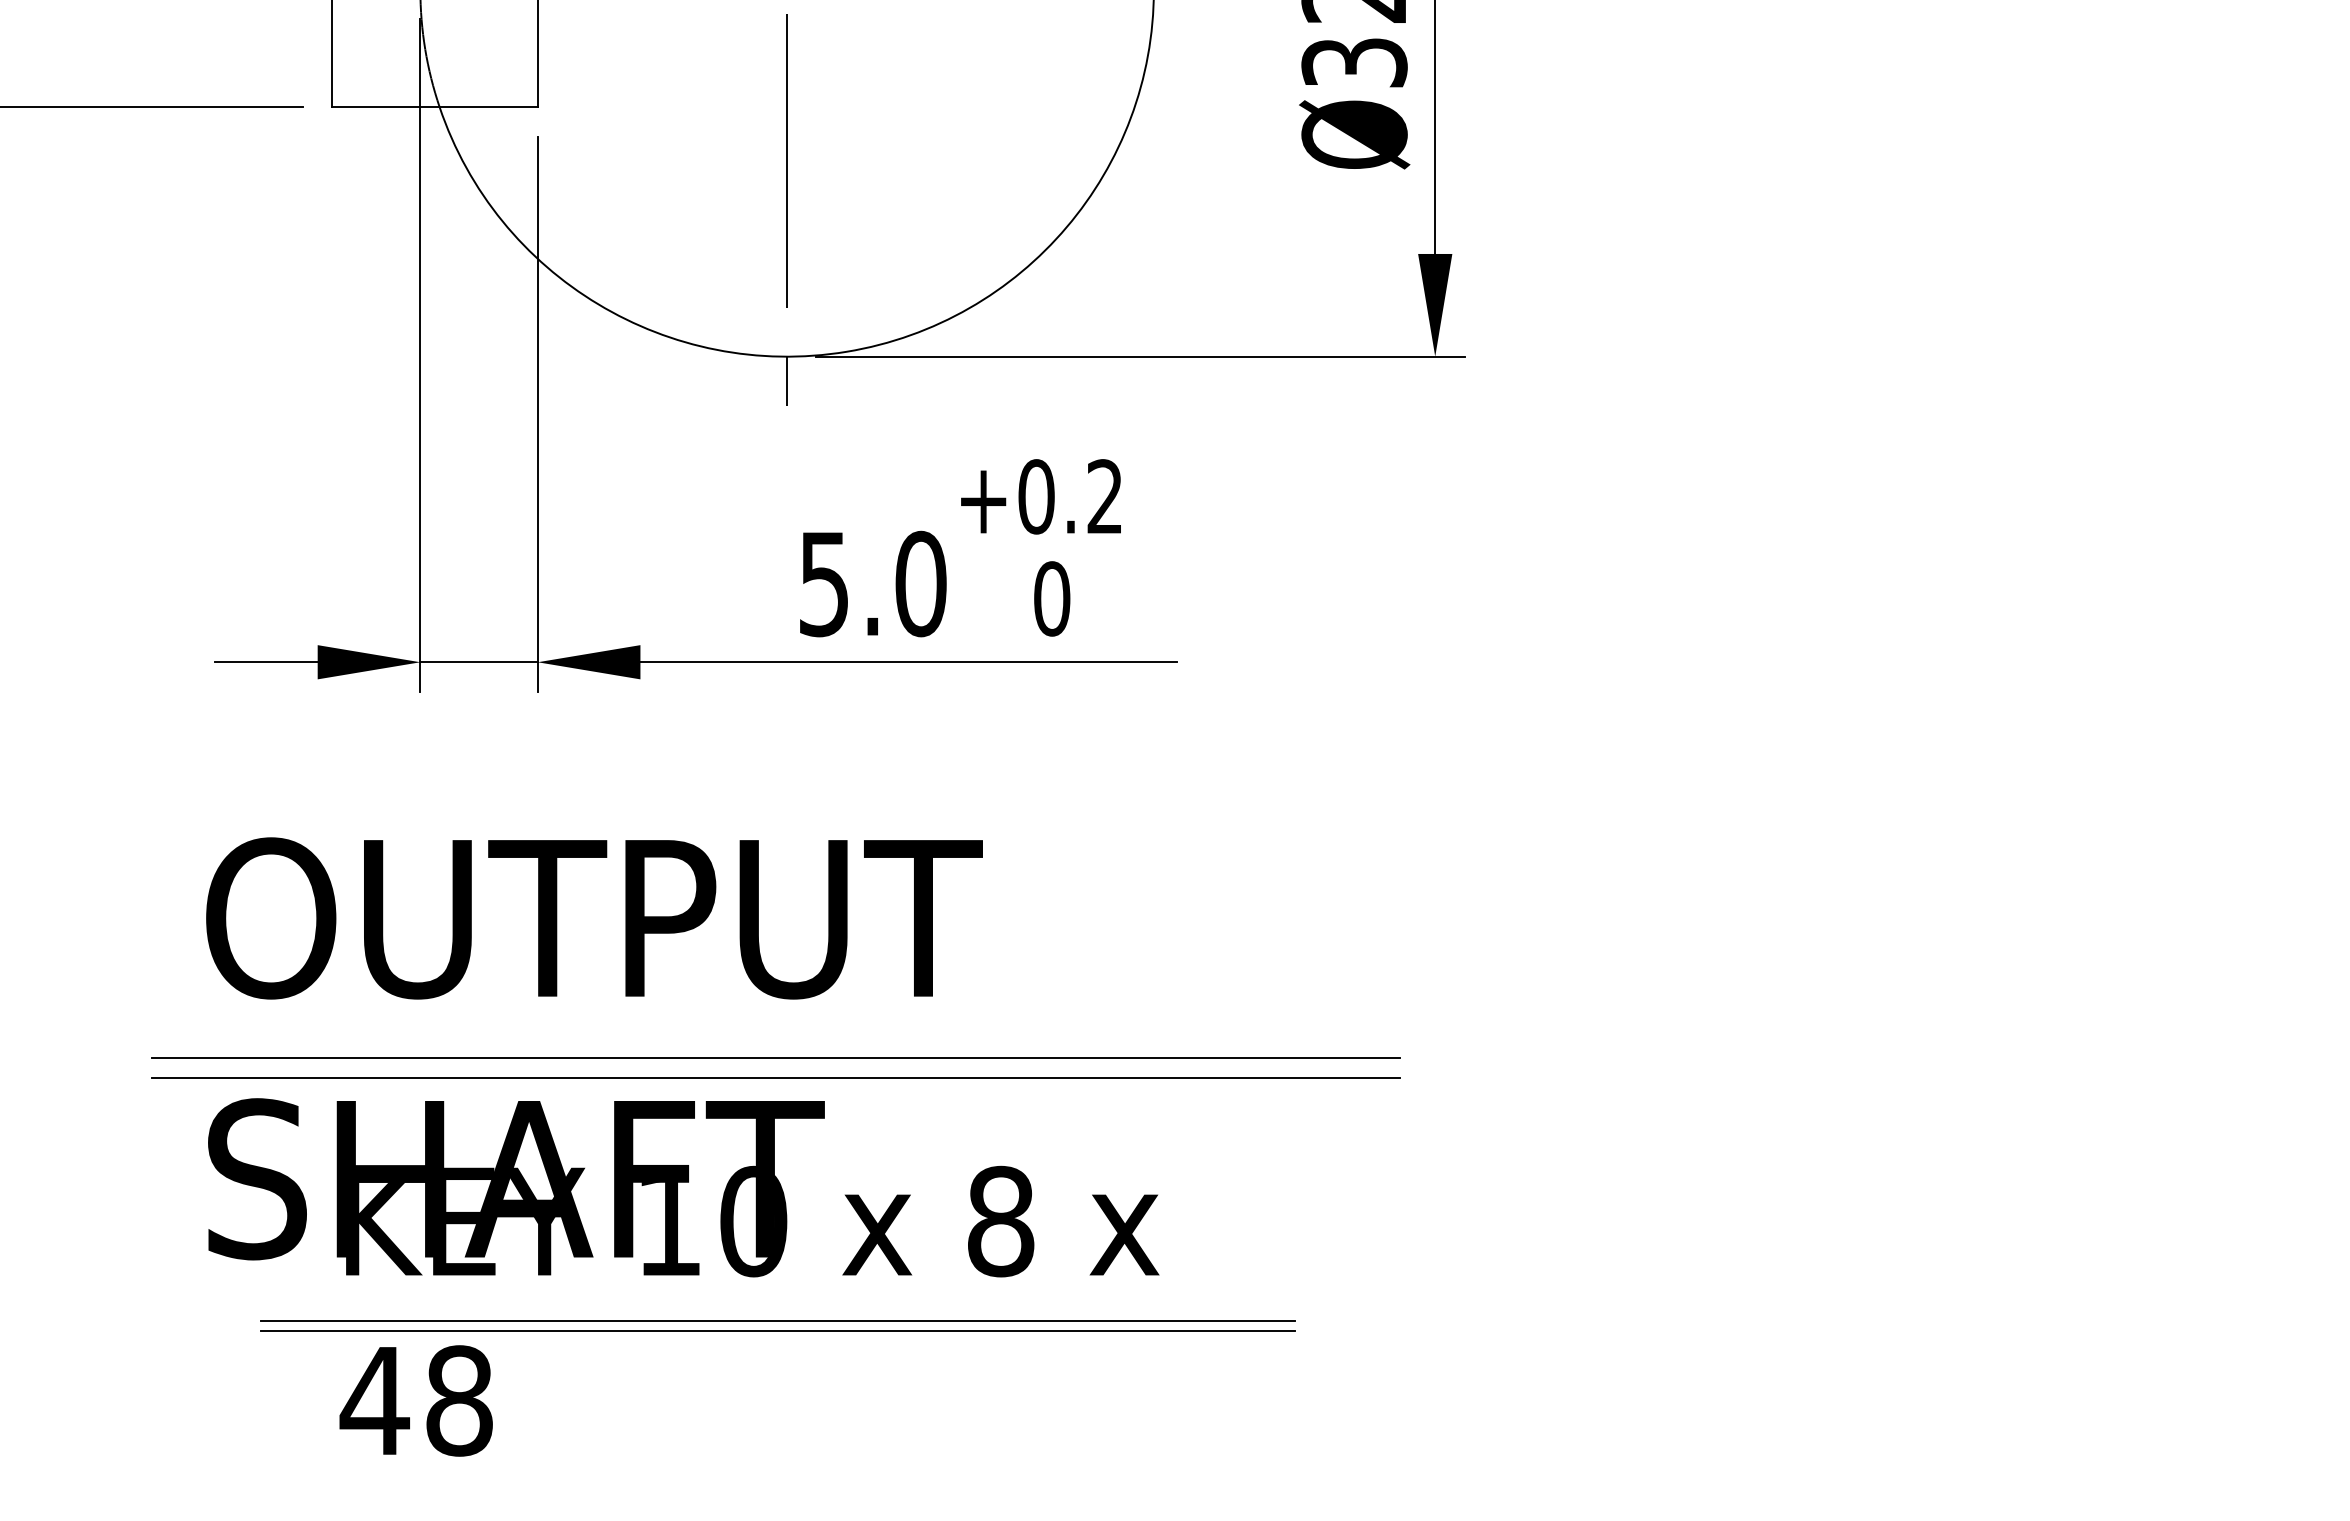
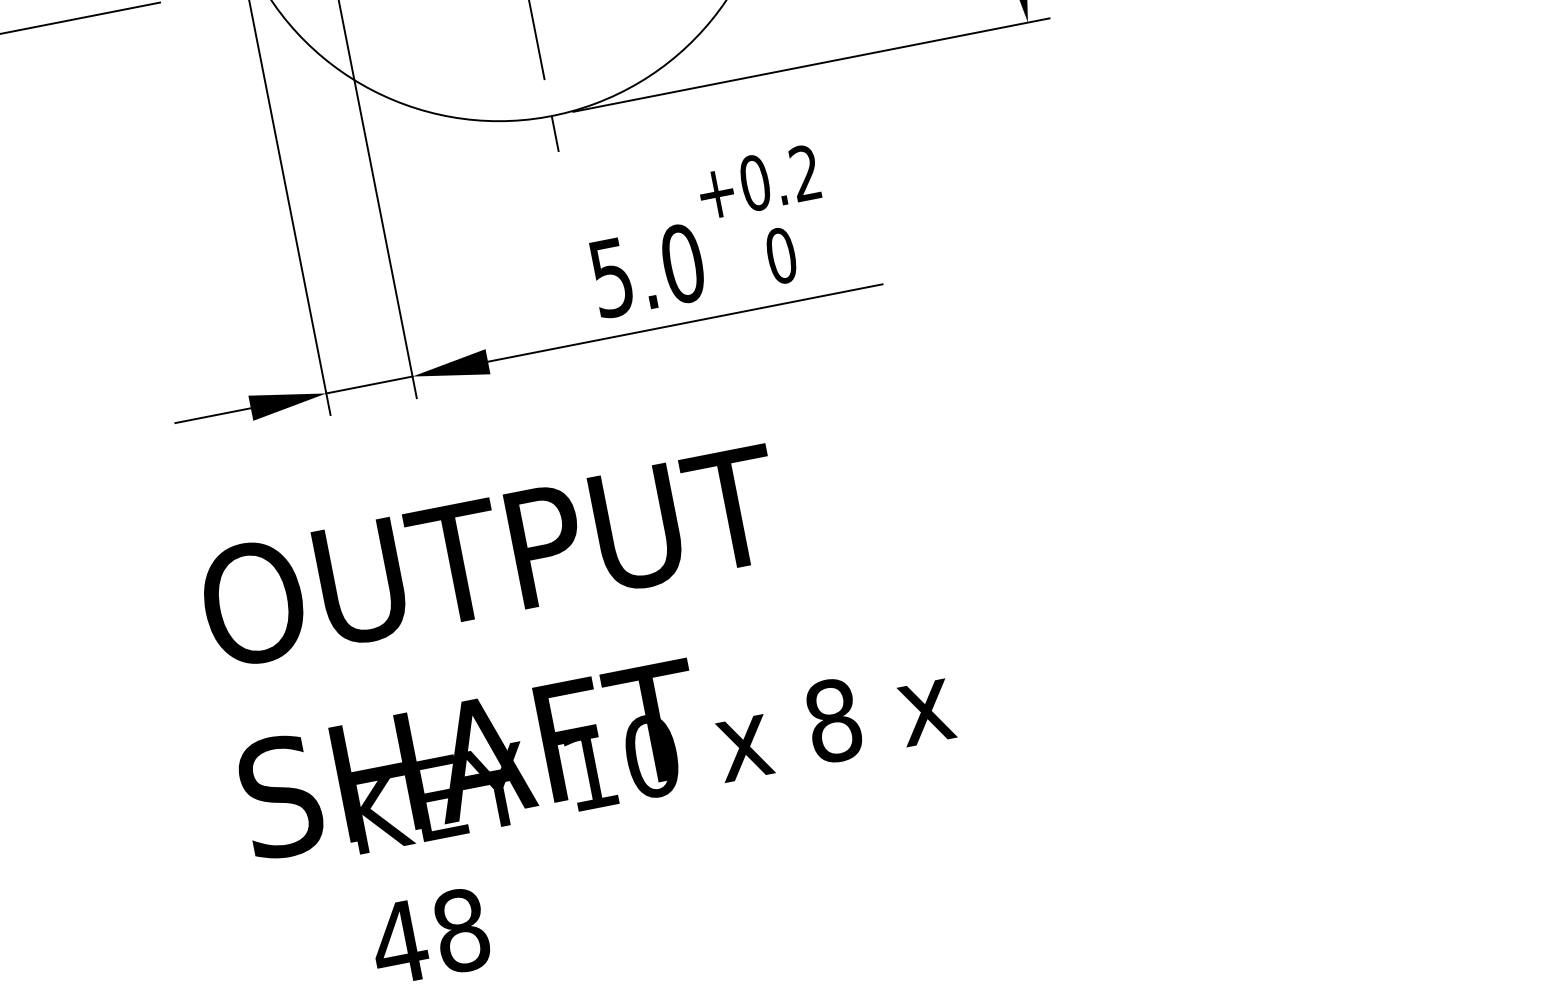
line: (776, 1058) -> (645, 633), removed
line: (776, 1077) -> (647, 647), removed
line: (777, 1321) -> (683, 826), removed
line: (777, 1330) -> (685, 833), removed

